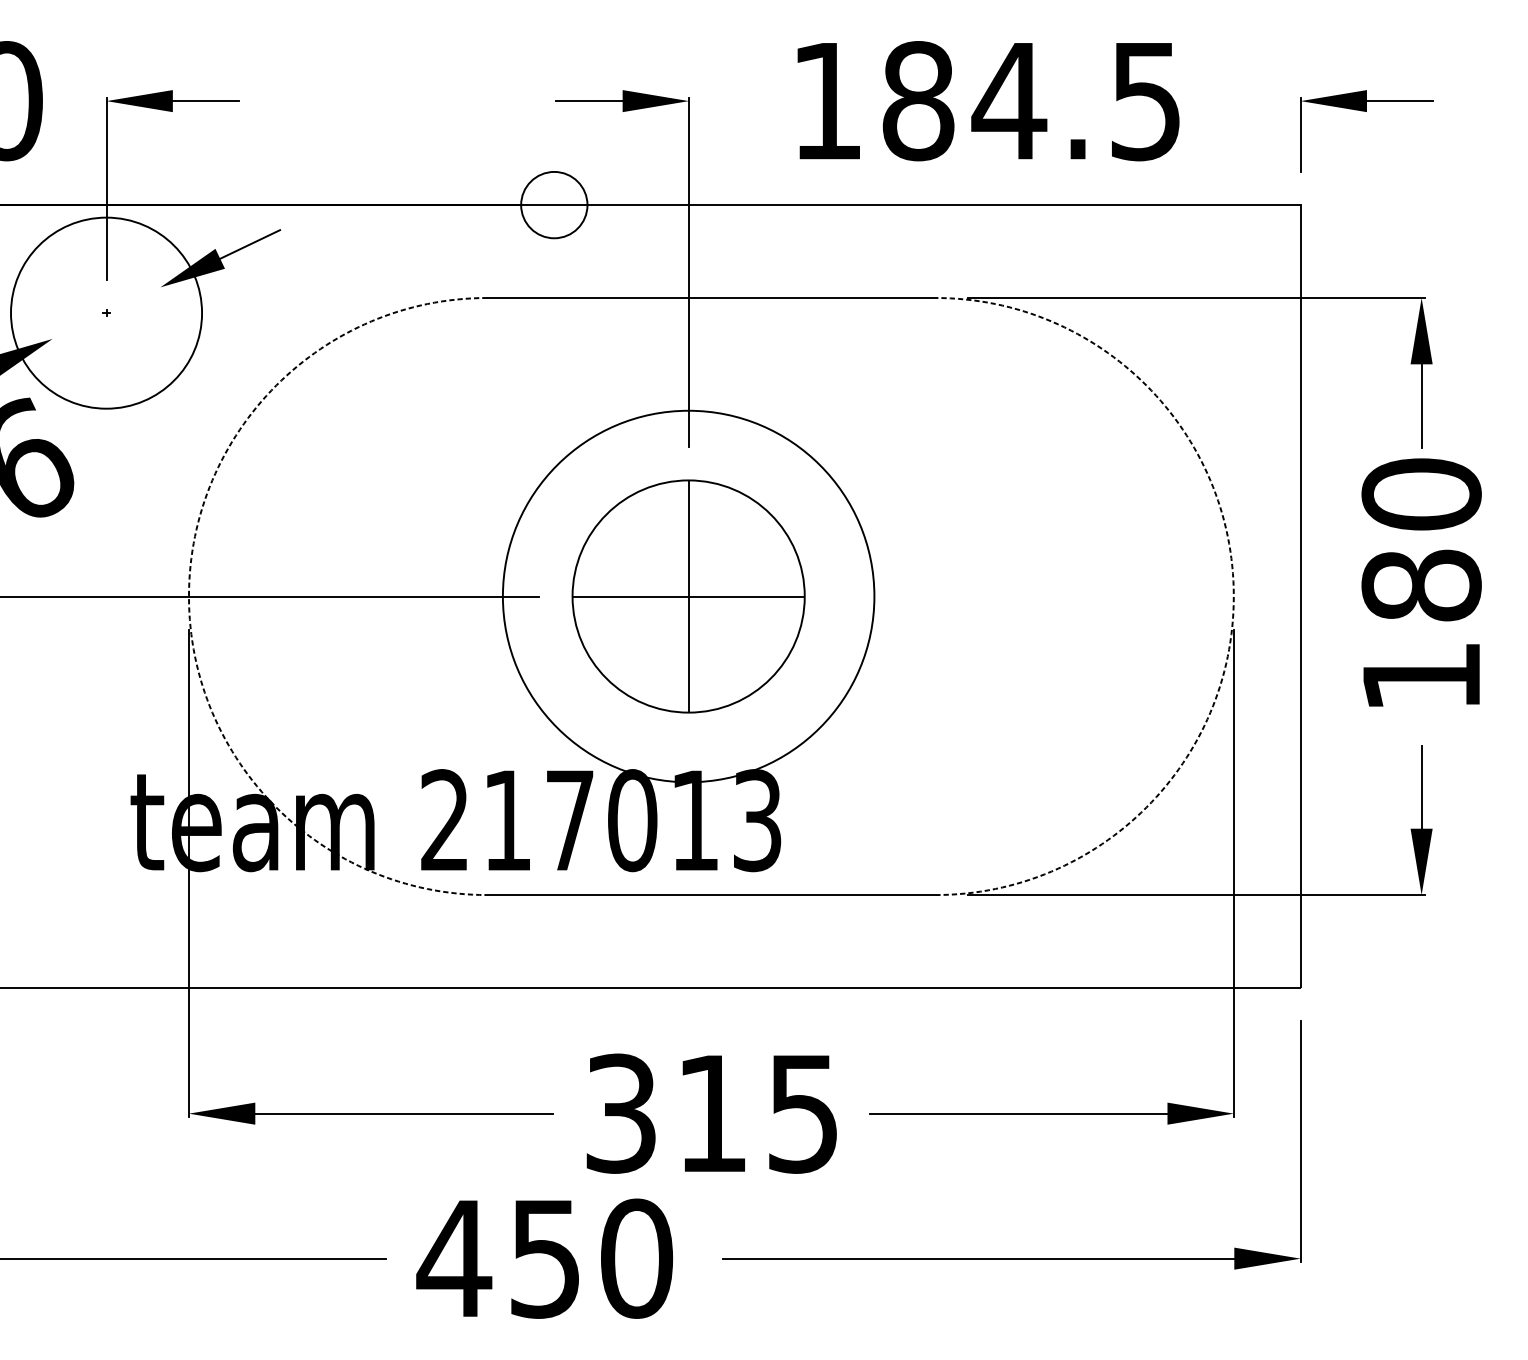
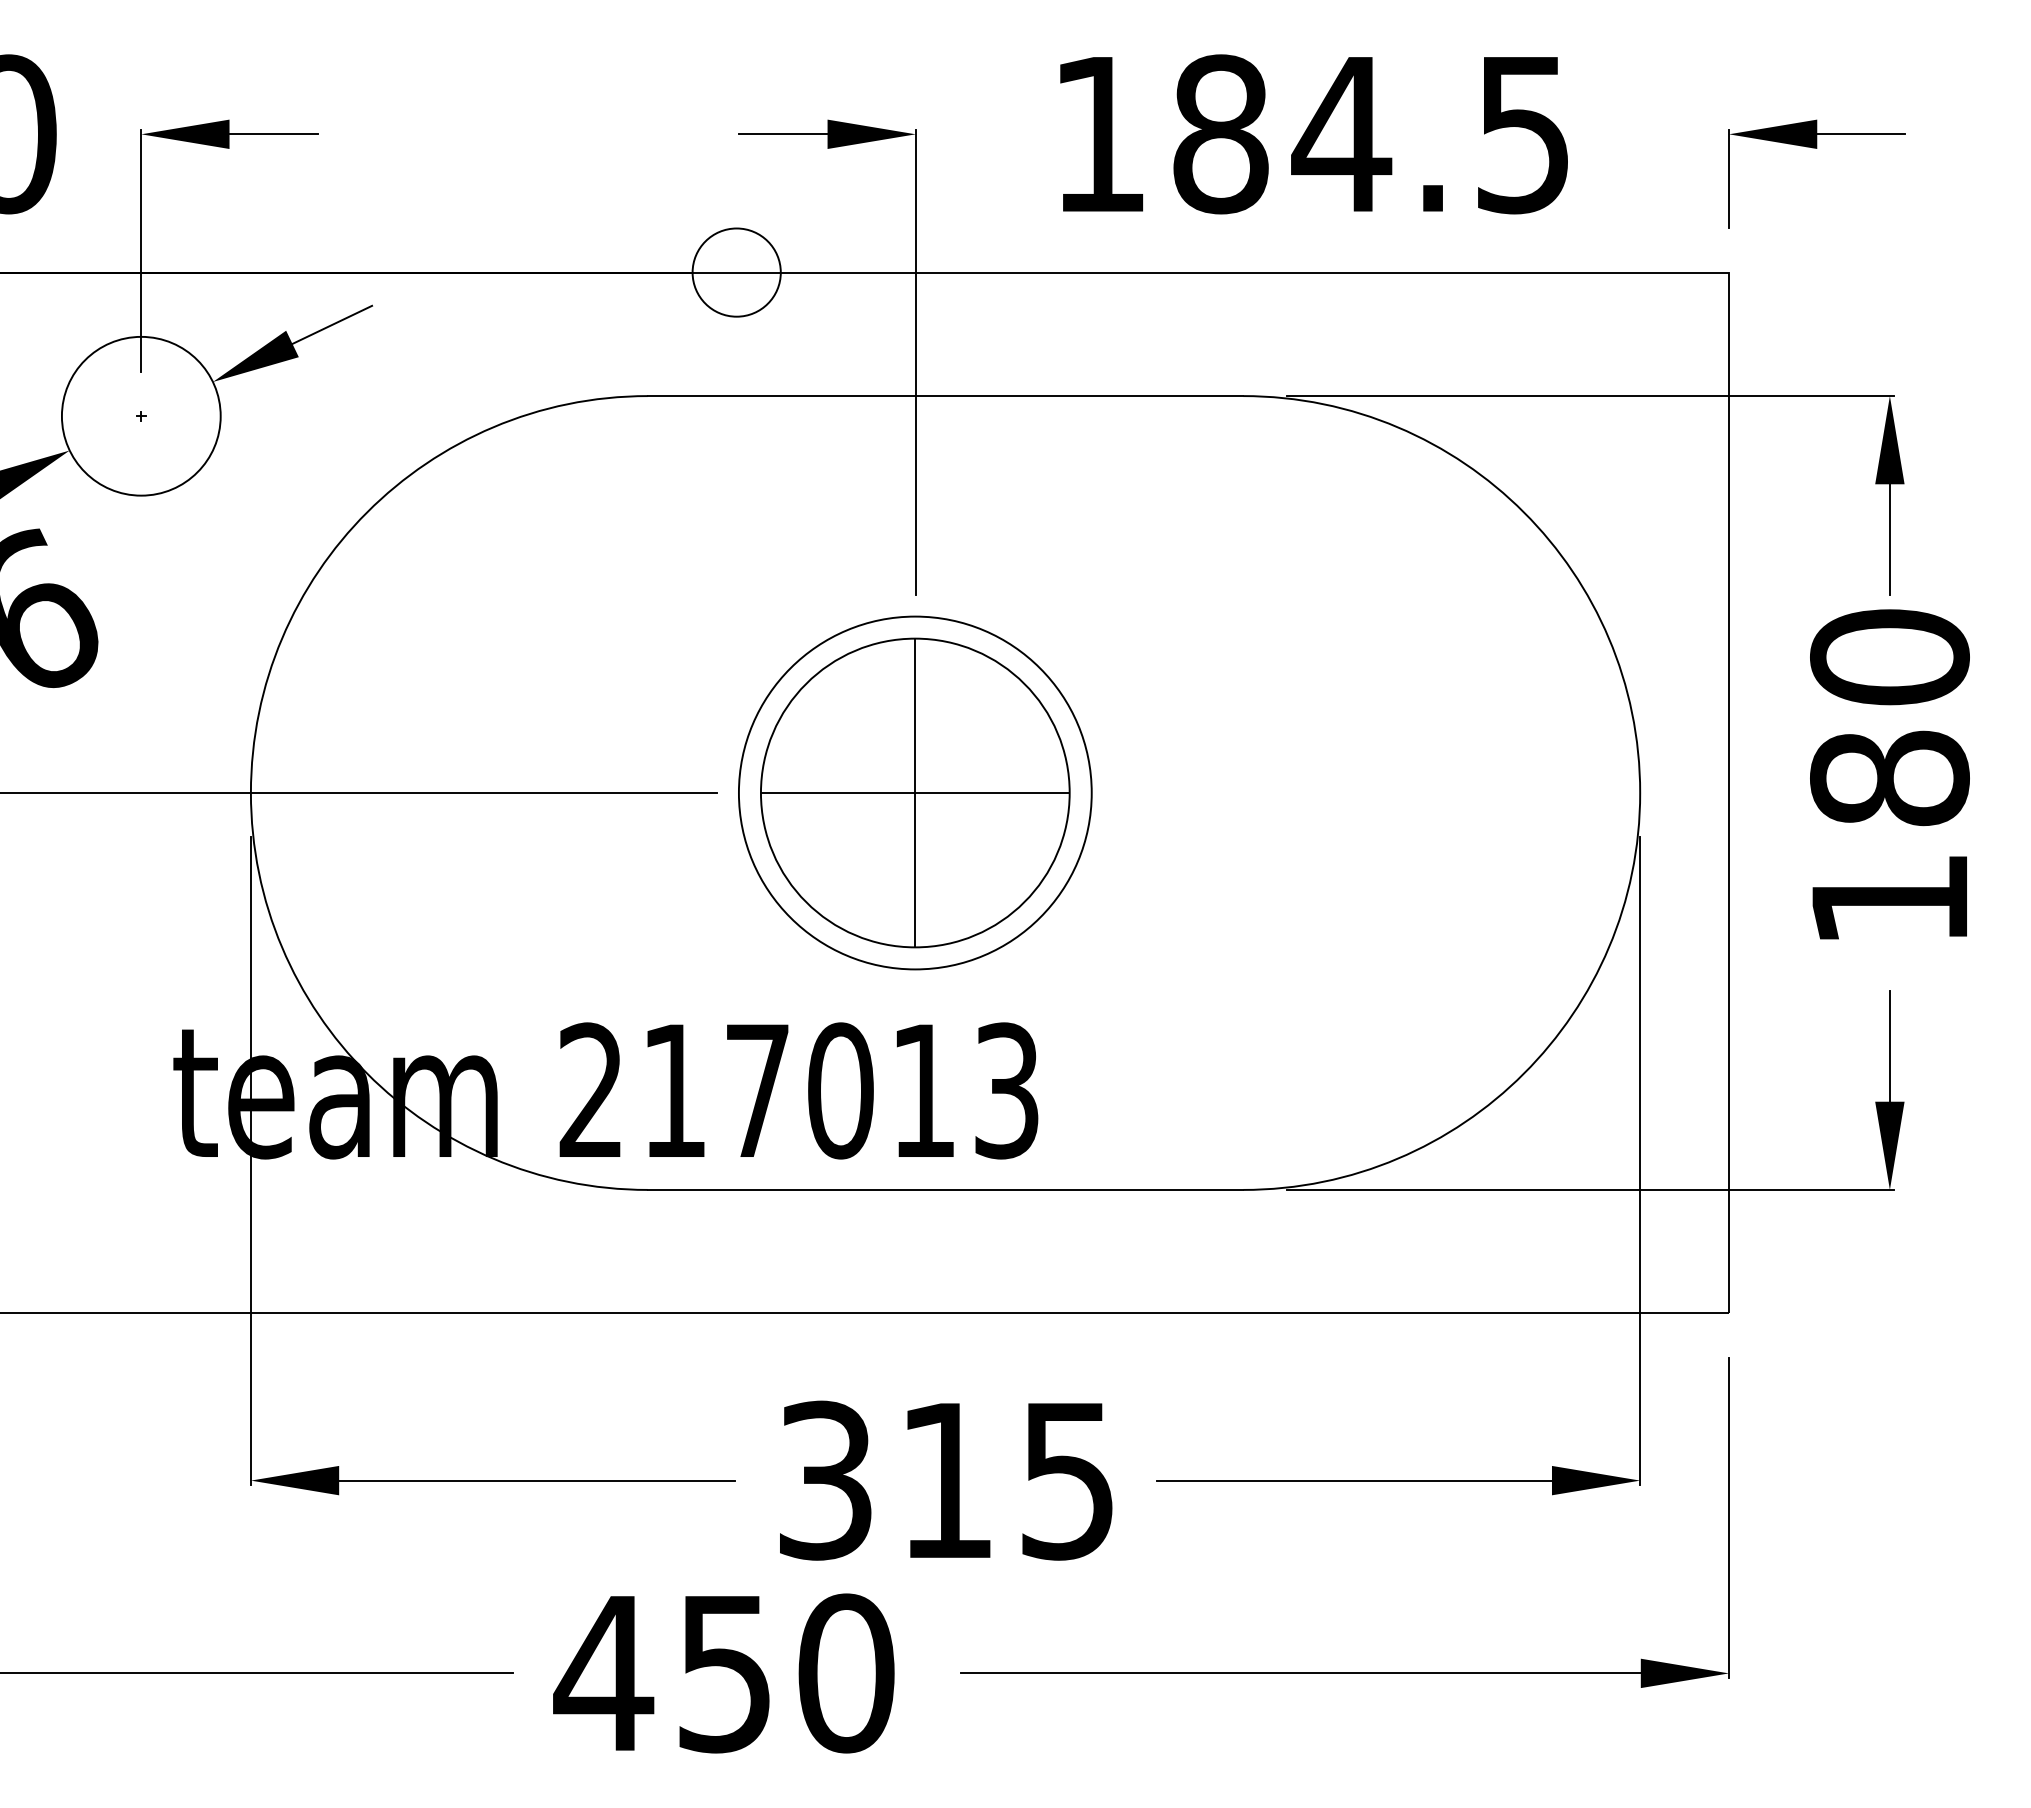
circle: (105, 312) -> (140, 415), size x0.62
arc: (188, 596) -> (250, 793), dashed -> solid
circle: (688, 596) -> (914, 792), size x0.71
arc: (1234, 596) -> (1640, 793), dashed -> solid

